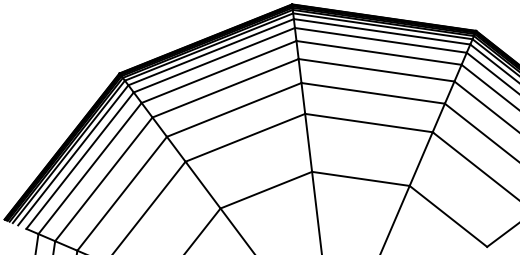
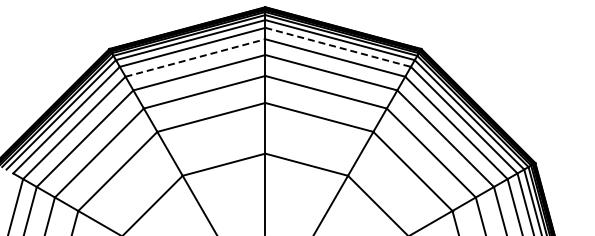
line: (381, 40) -> (338, 47), solid -> dashed
line: (219, 71) -> (195, 57), solid -> dashed

